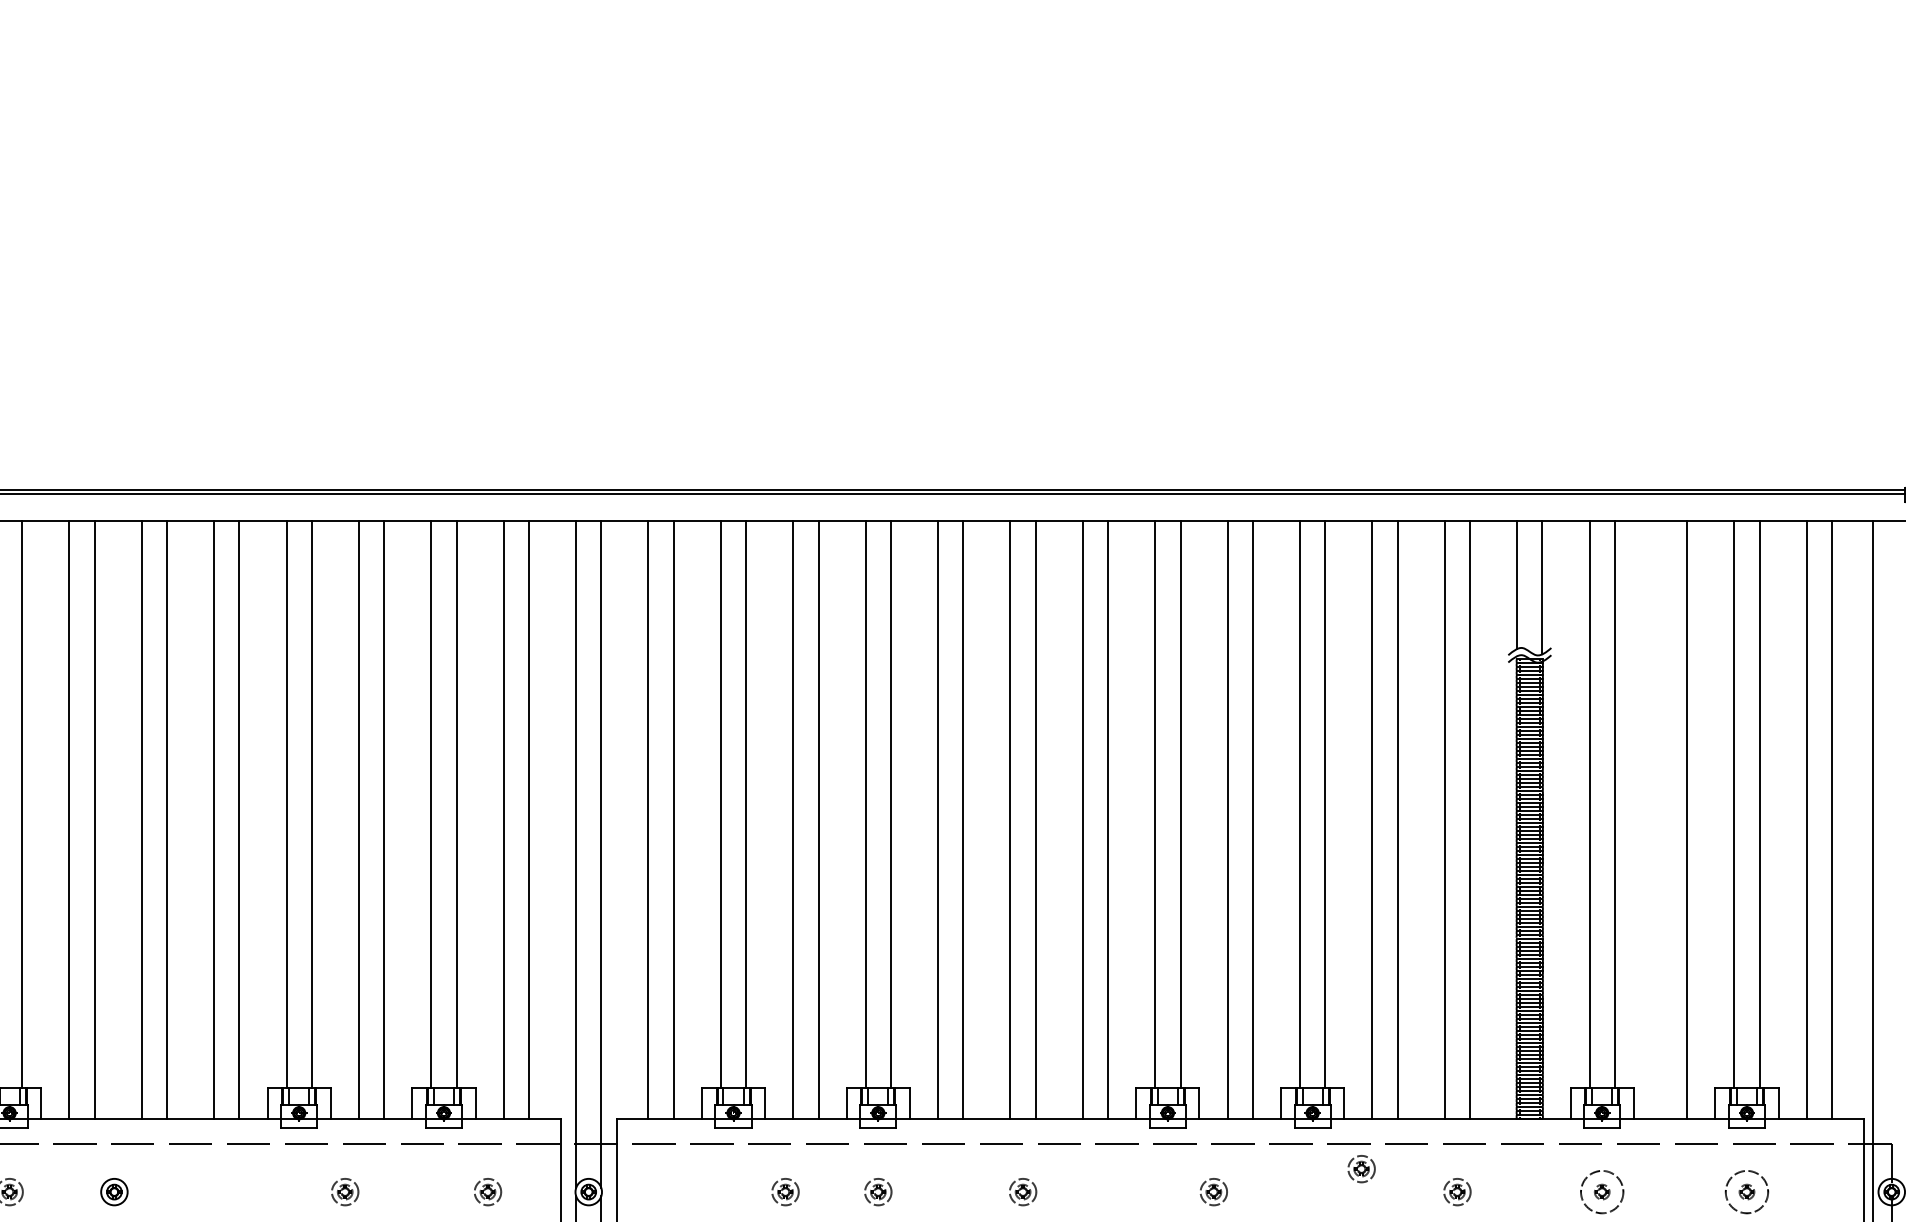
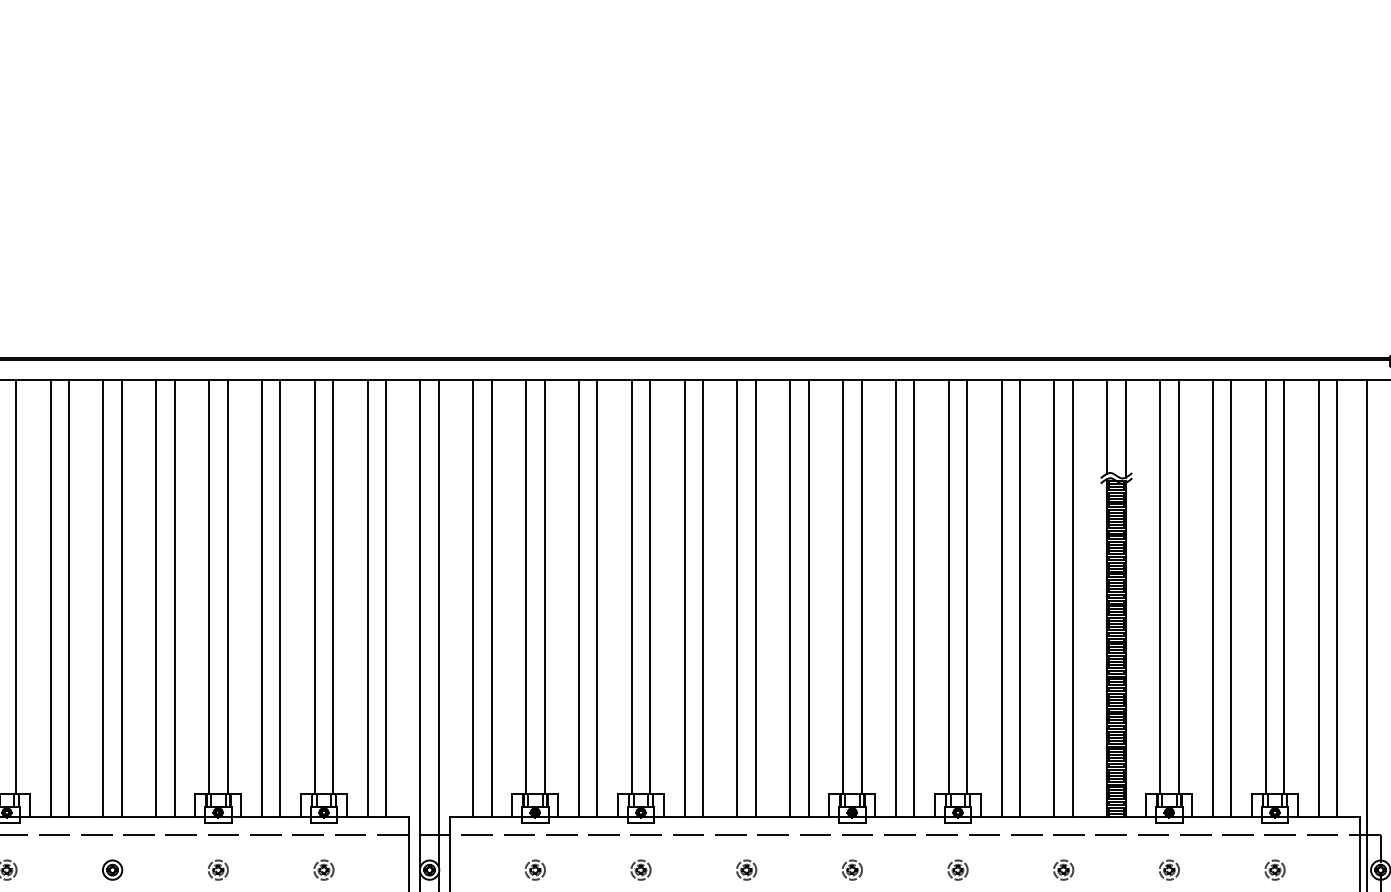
line: (1661, 820) -> (1212, 598), added
part: (1361, 1169) -> (957, 870), moved
circle: (1601, 1191) -> (1168, 869), size x0.62
circle: (1746, 1191) -> (1274, 869), size x0.62
part: (114, 1192) -> (112, 870), moved
part: (345, 1192) -> (218, 870), moved
part: (488, 1192) -> (324, 870), moved
part: (785, 1192) -> (535, 870), moved
part: (1213, 1192) -> (852, 870), moved

